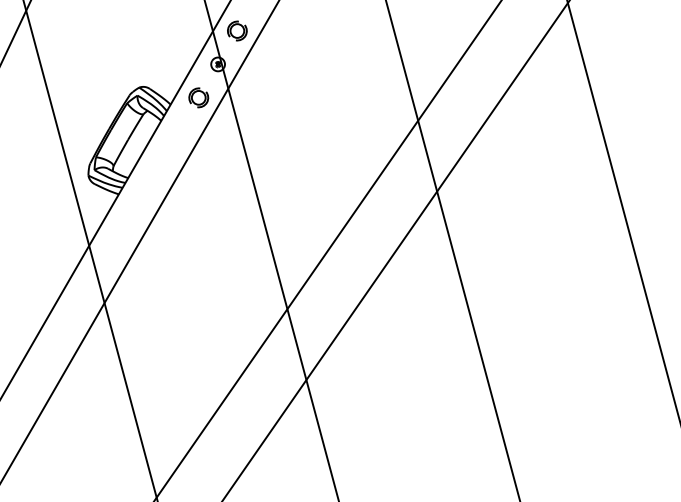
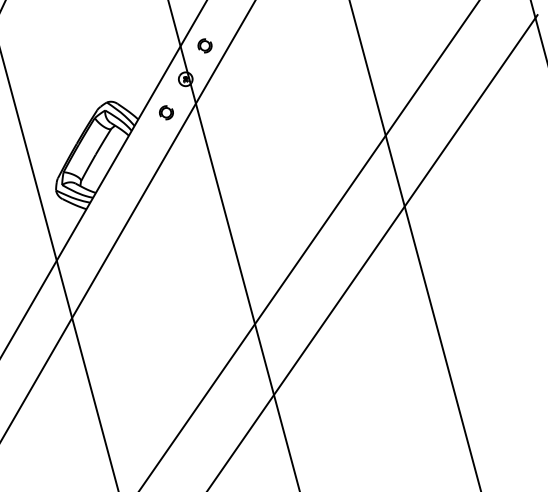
part: (237, 30) -> (205, 45), size x0.7
part: (198, 97) -> (166, 112), size x0.7

